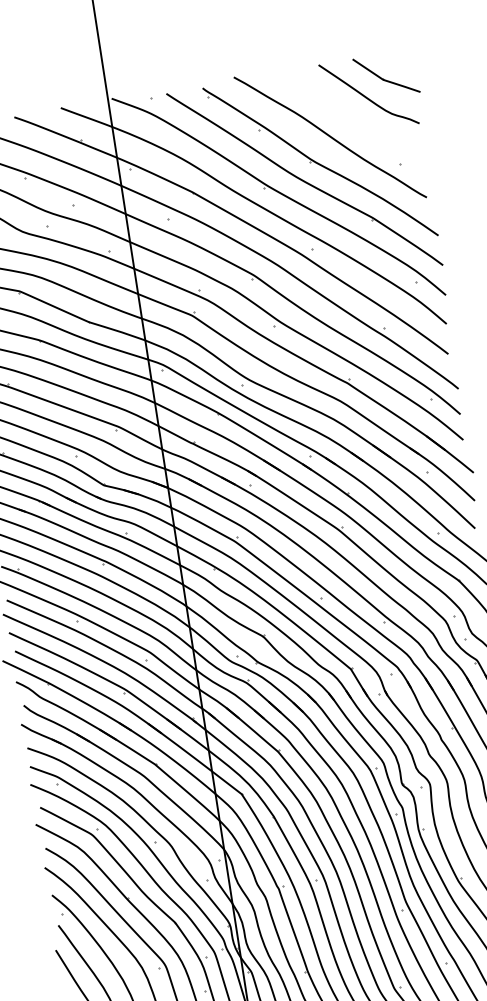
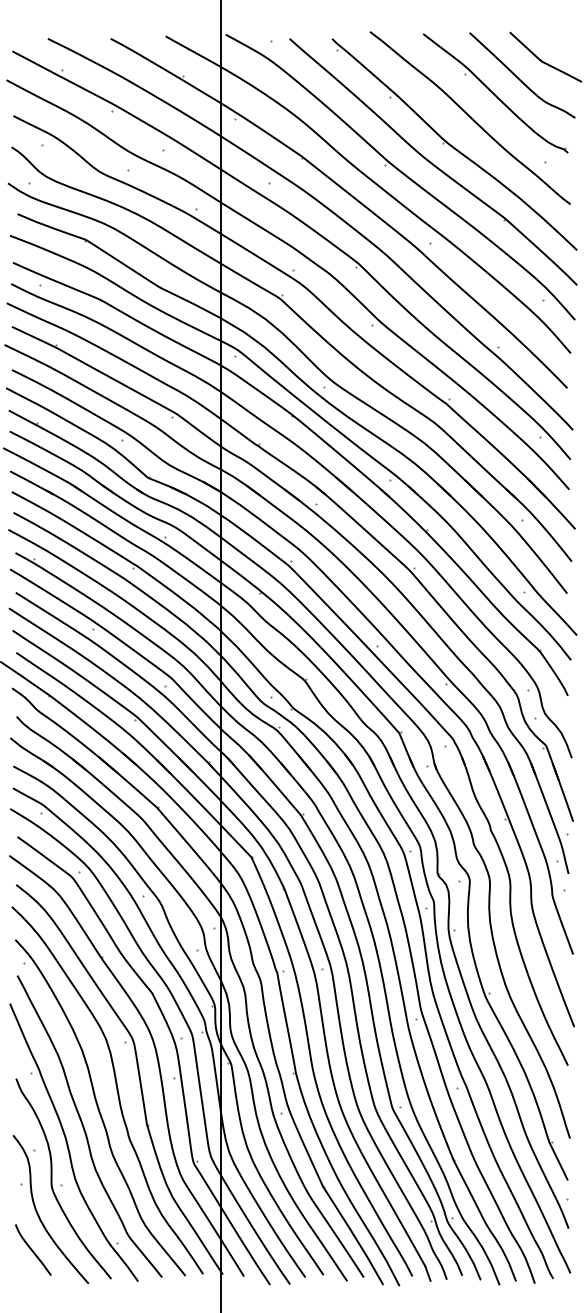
part: (348, 113) -> (495, 93), added

